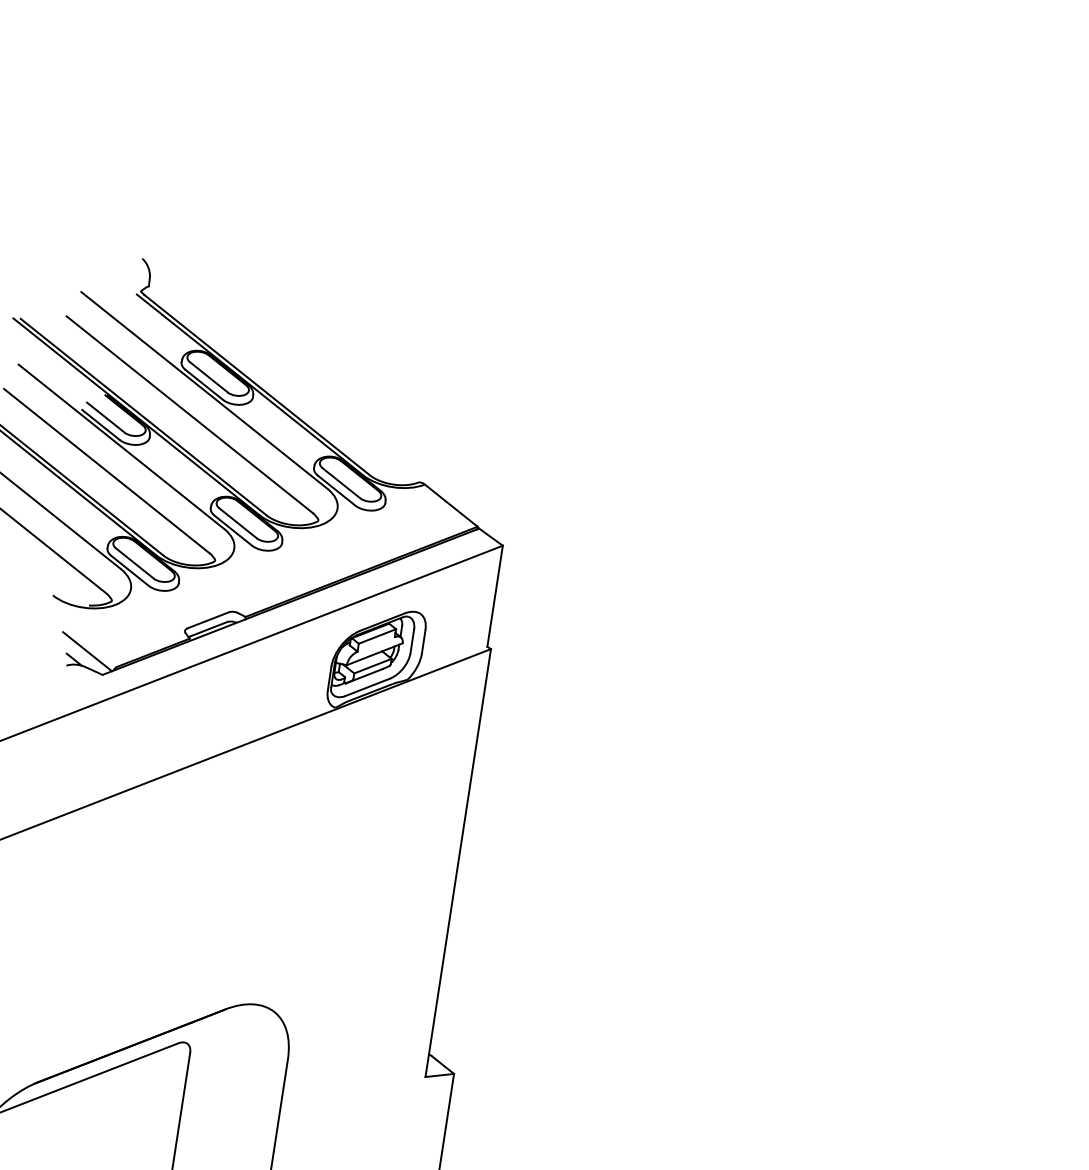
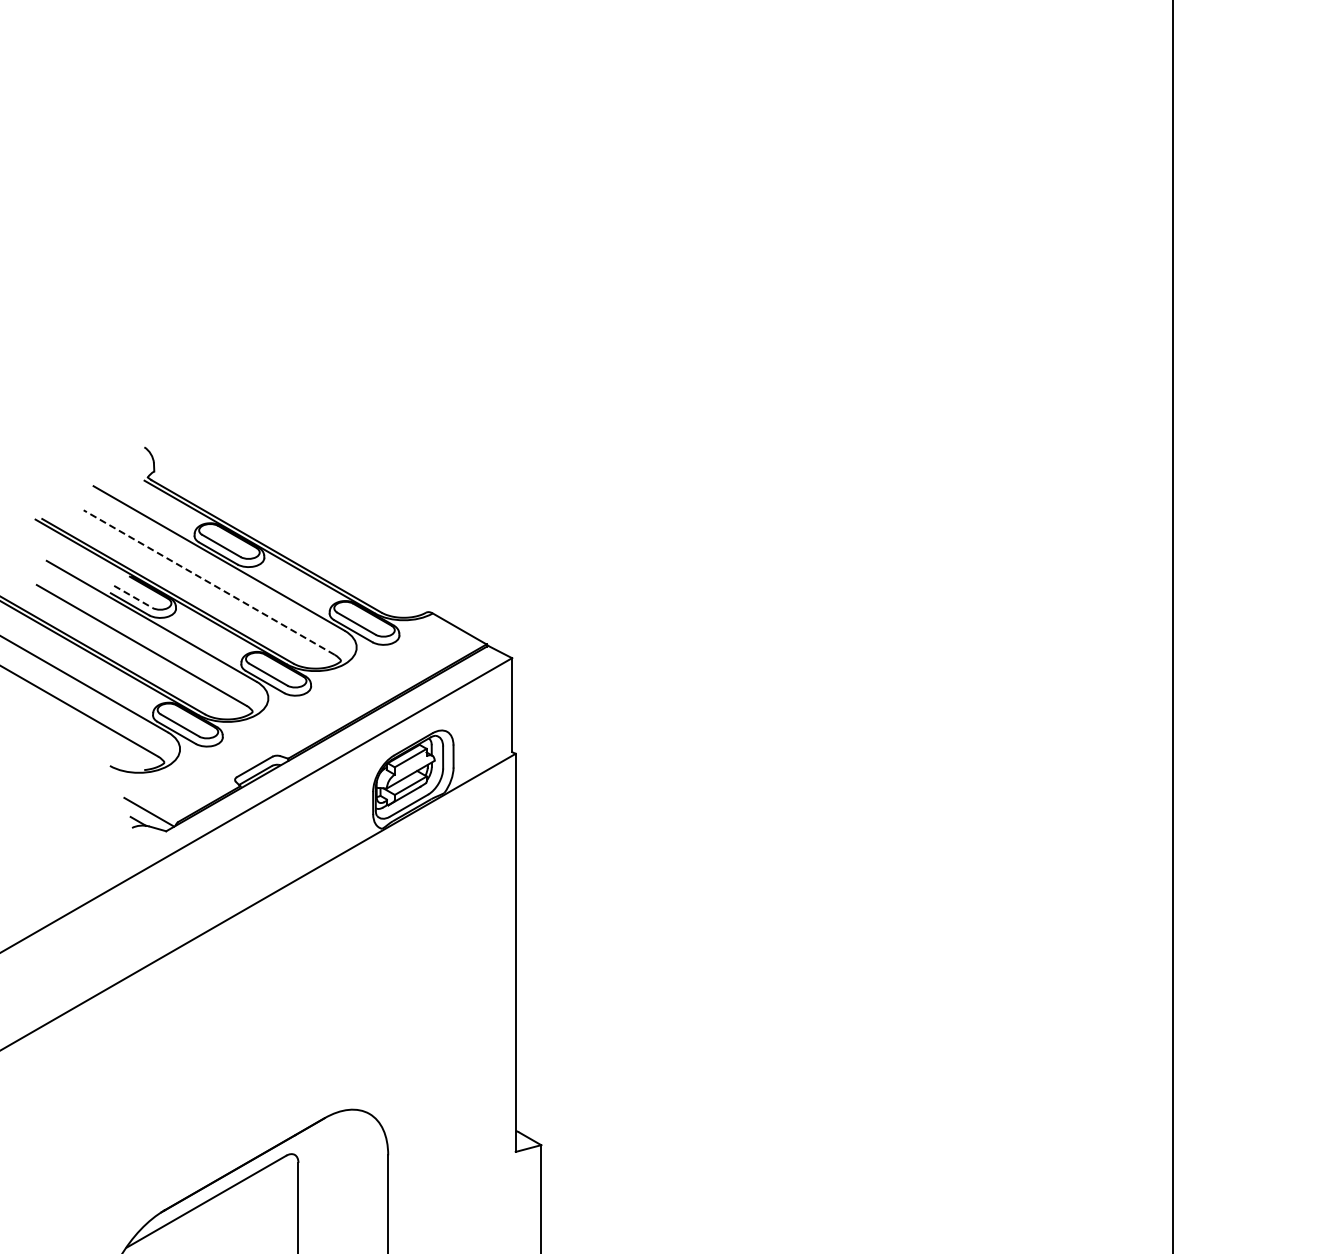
line: (190, 414) -> (209, 582), solid -> dashed
line: (105, 418) -> (133, 597), solid -> dashed

